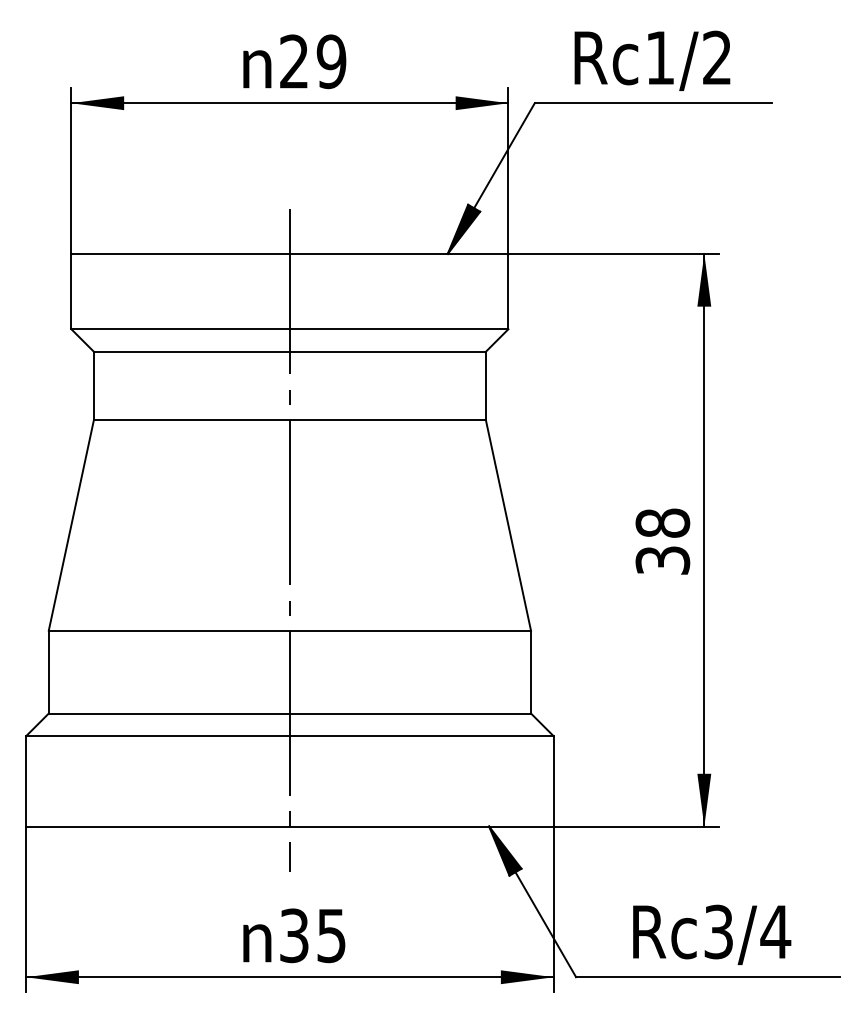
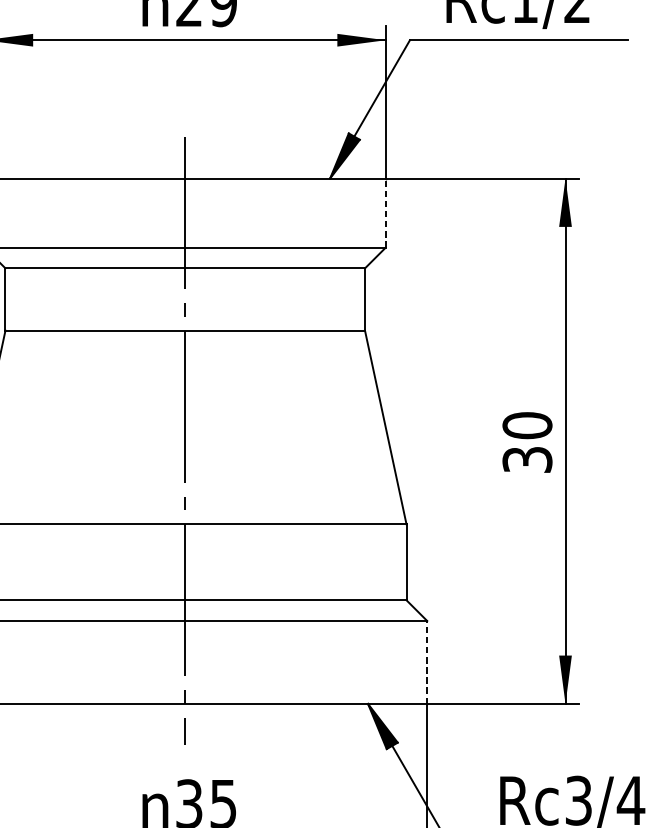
line: (508, 291) -> (385, 213), solid -> dashed
text: (662, 522) -> (527, 424), 38 -> 30
line: (553, 780) -> (427, 661), solid -> dashed

